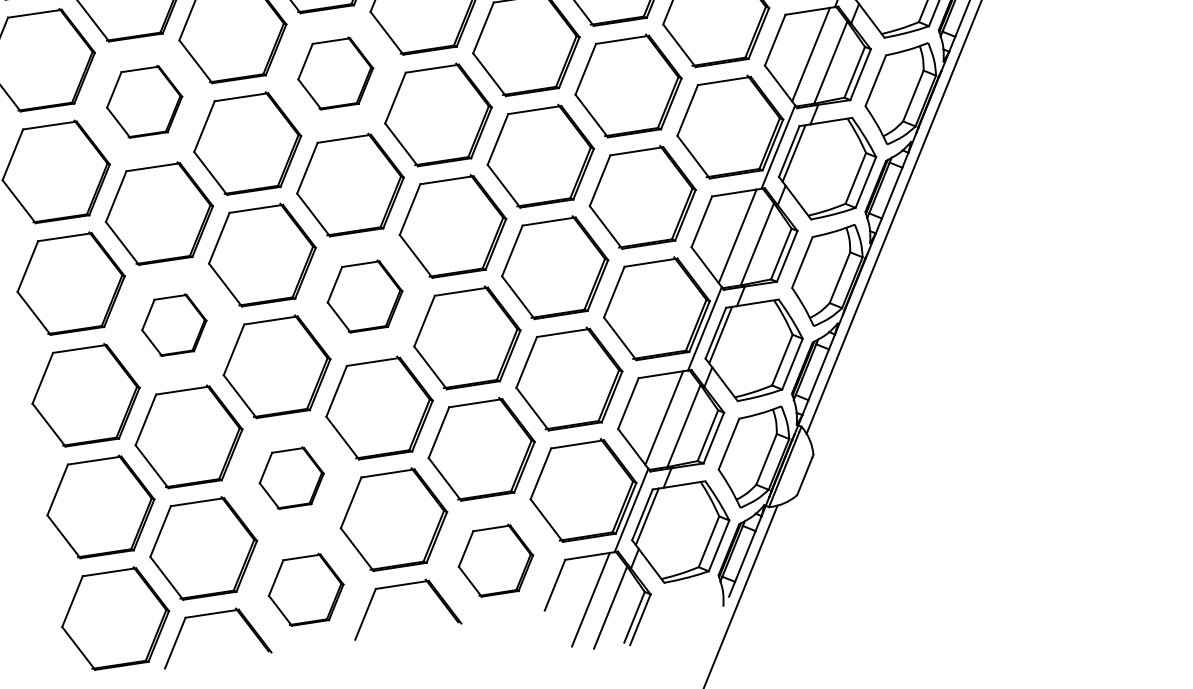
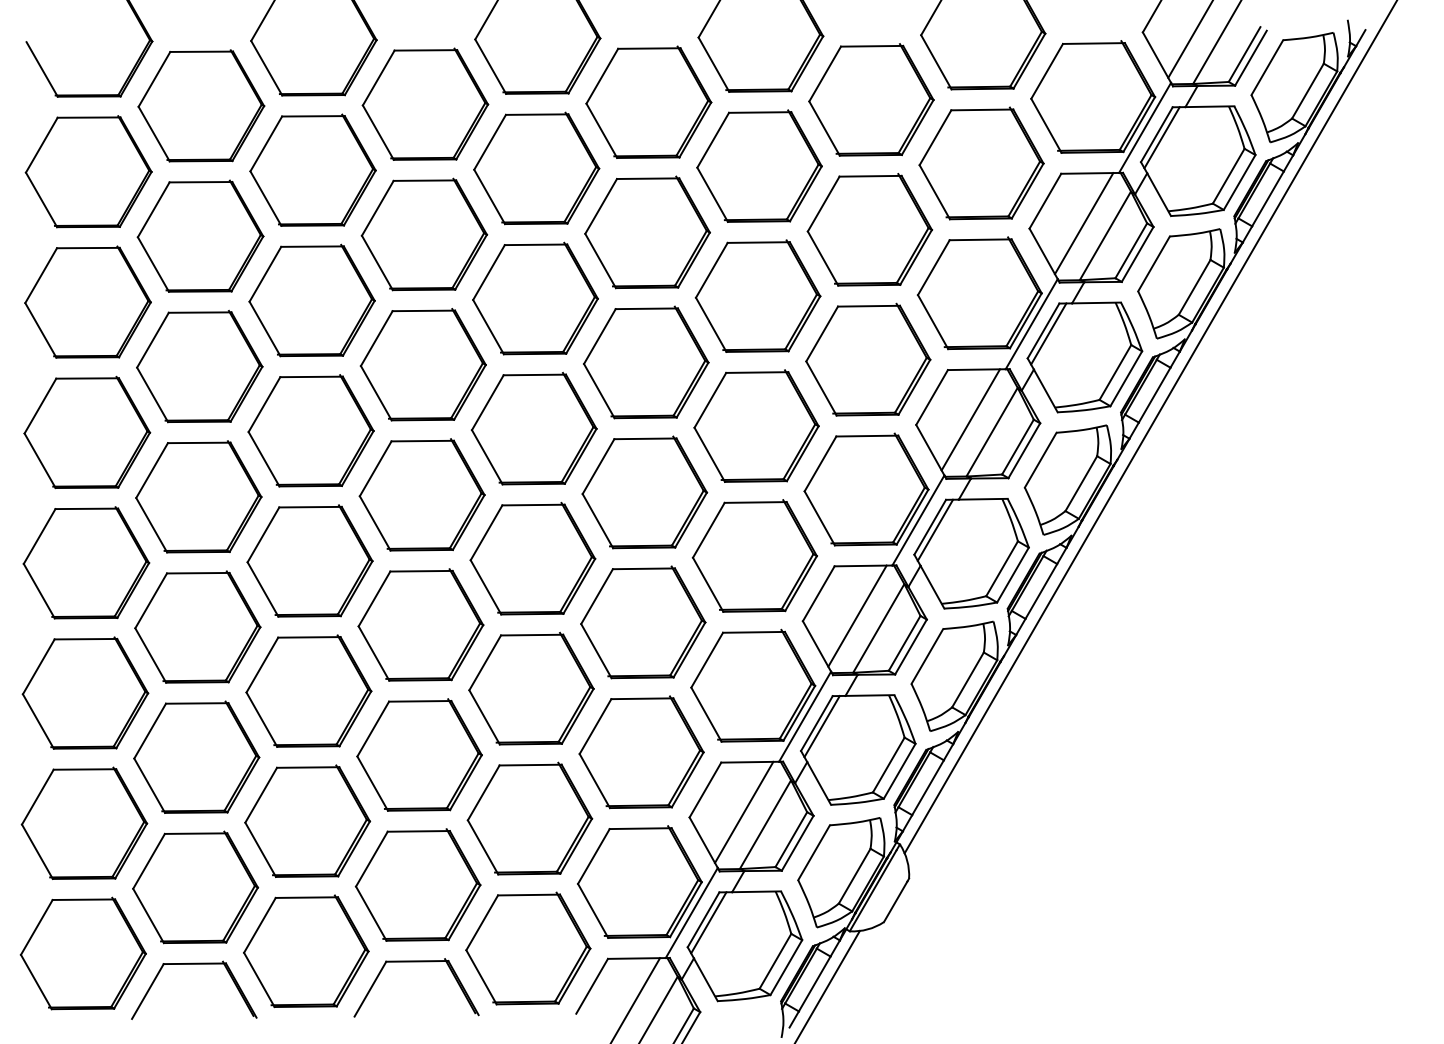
part: (334, 73) -> (422, 364), size x1.43
part: (144, 101) -> (199, 366), size x1.43
part: (364, 296) -> (420, 624), size x1.43
part: (173, 324) -> (197, 626), size x1.67
part: (291, 477) -> (307, 820), size x1.67
part: (496, 560) -> (528, 948), size x1.43
part: (306, 589) -> (306, 951), size x1.43

